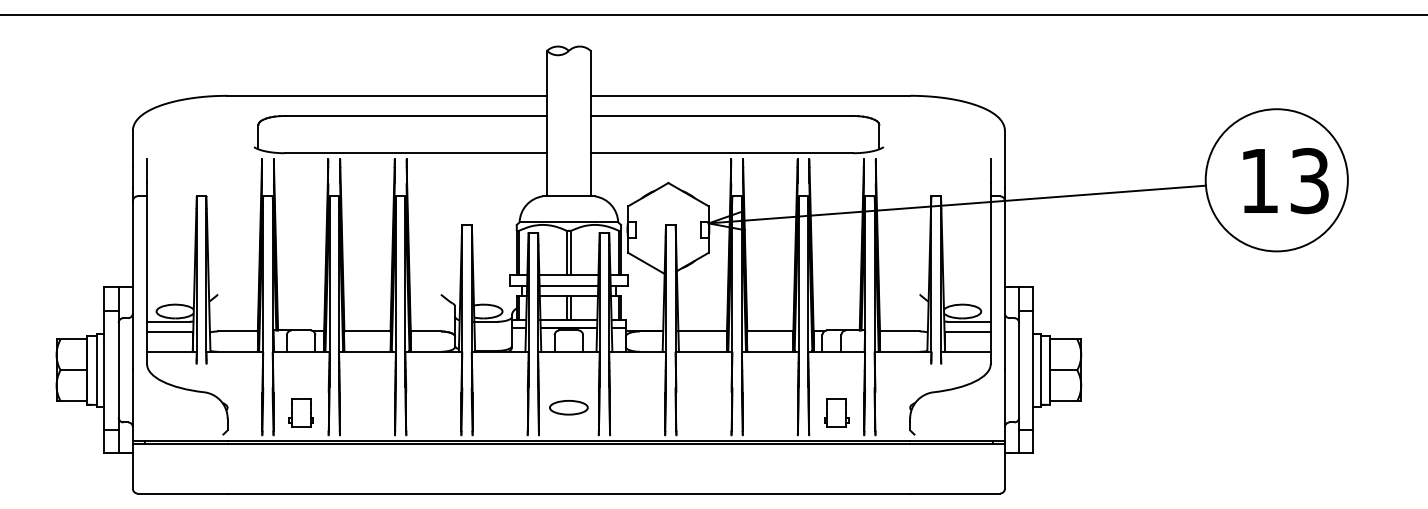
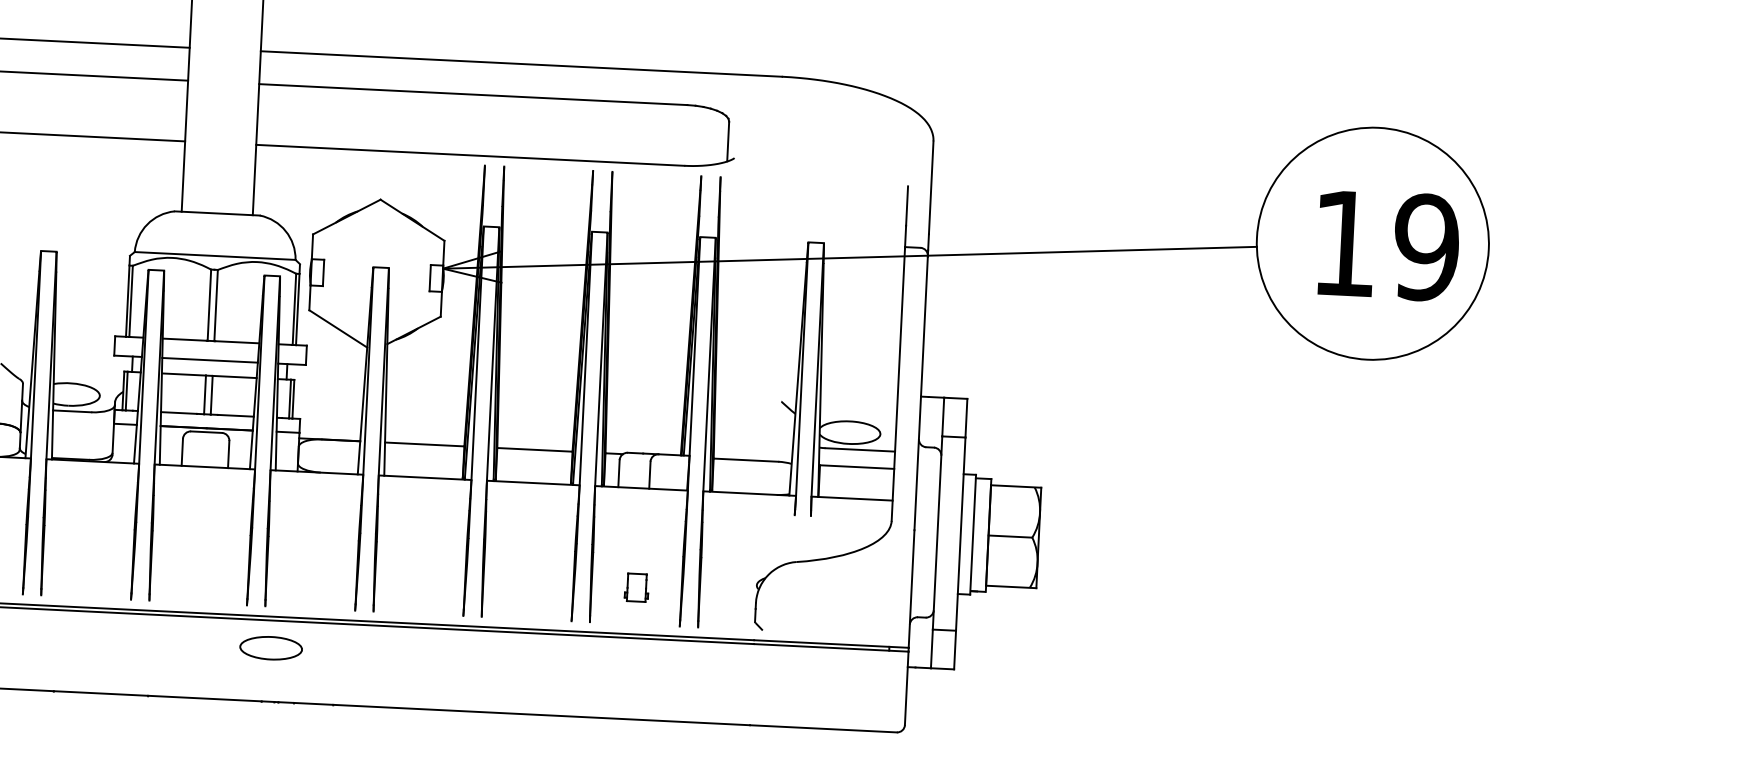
text: (1309, 181) -> (1426, 248), 13 -> 19
part: (568, 407) -> (270, 647), moved
part: (836, 412) -> (636, 587), size x0.6

